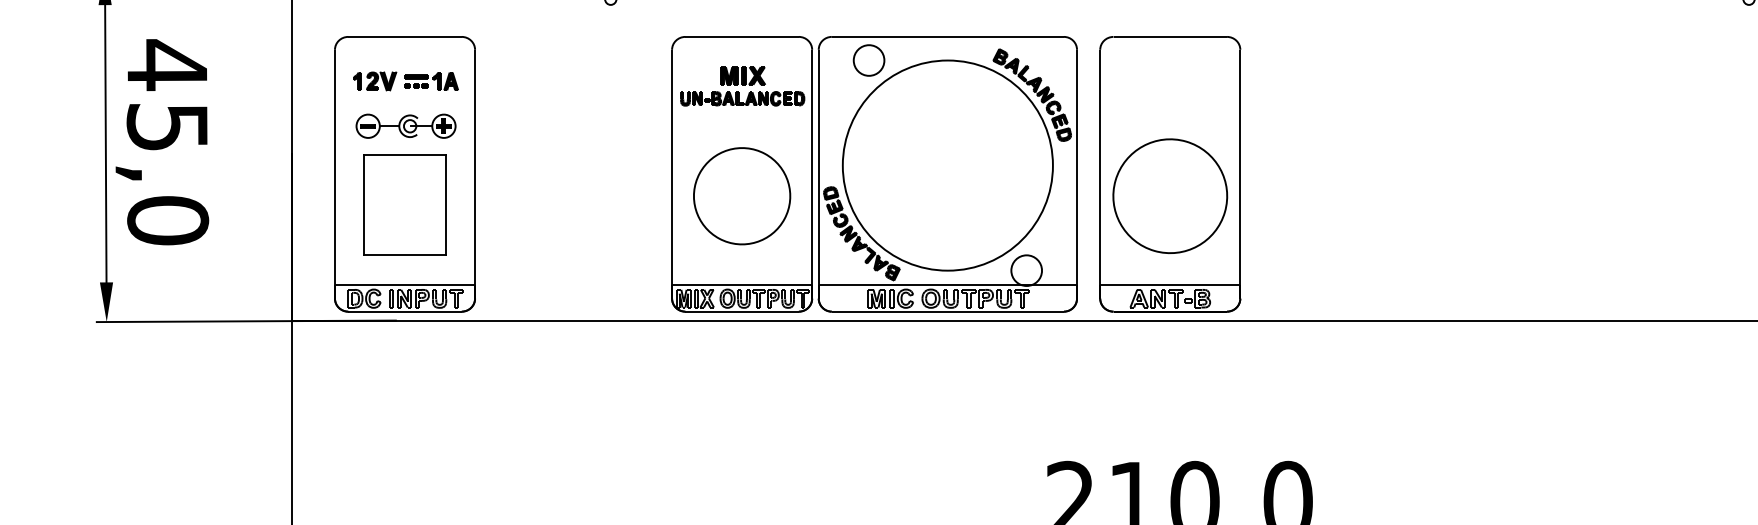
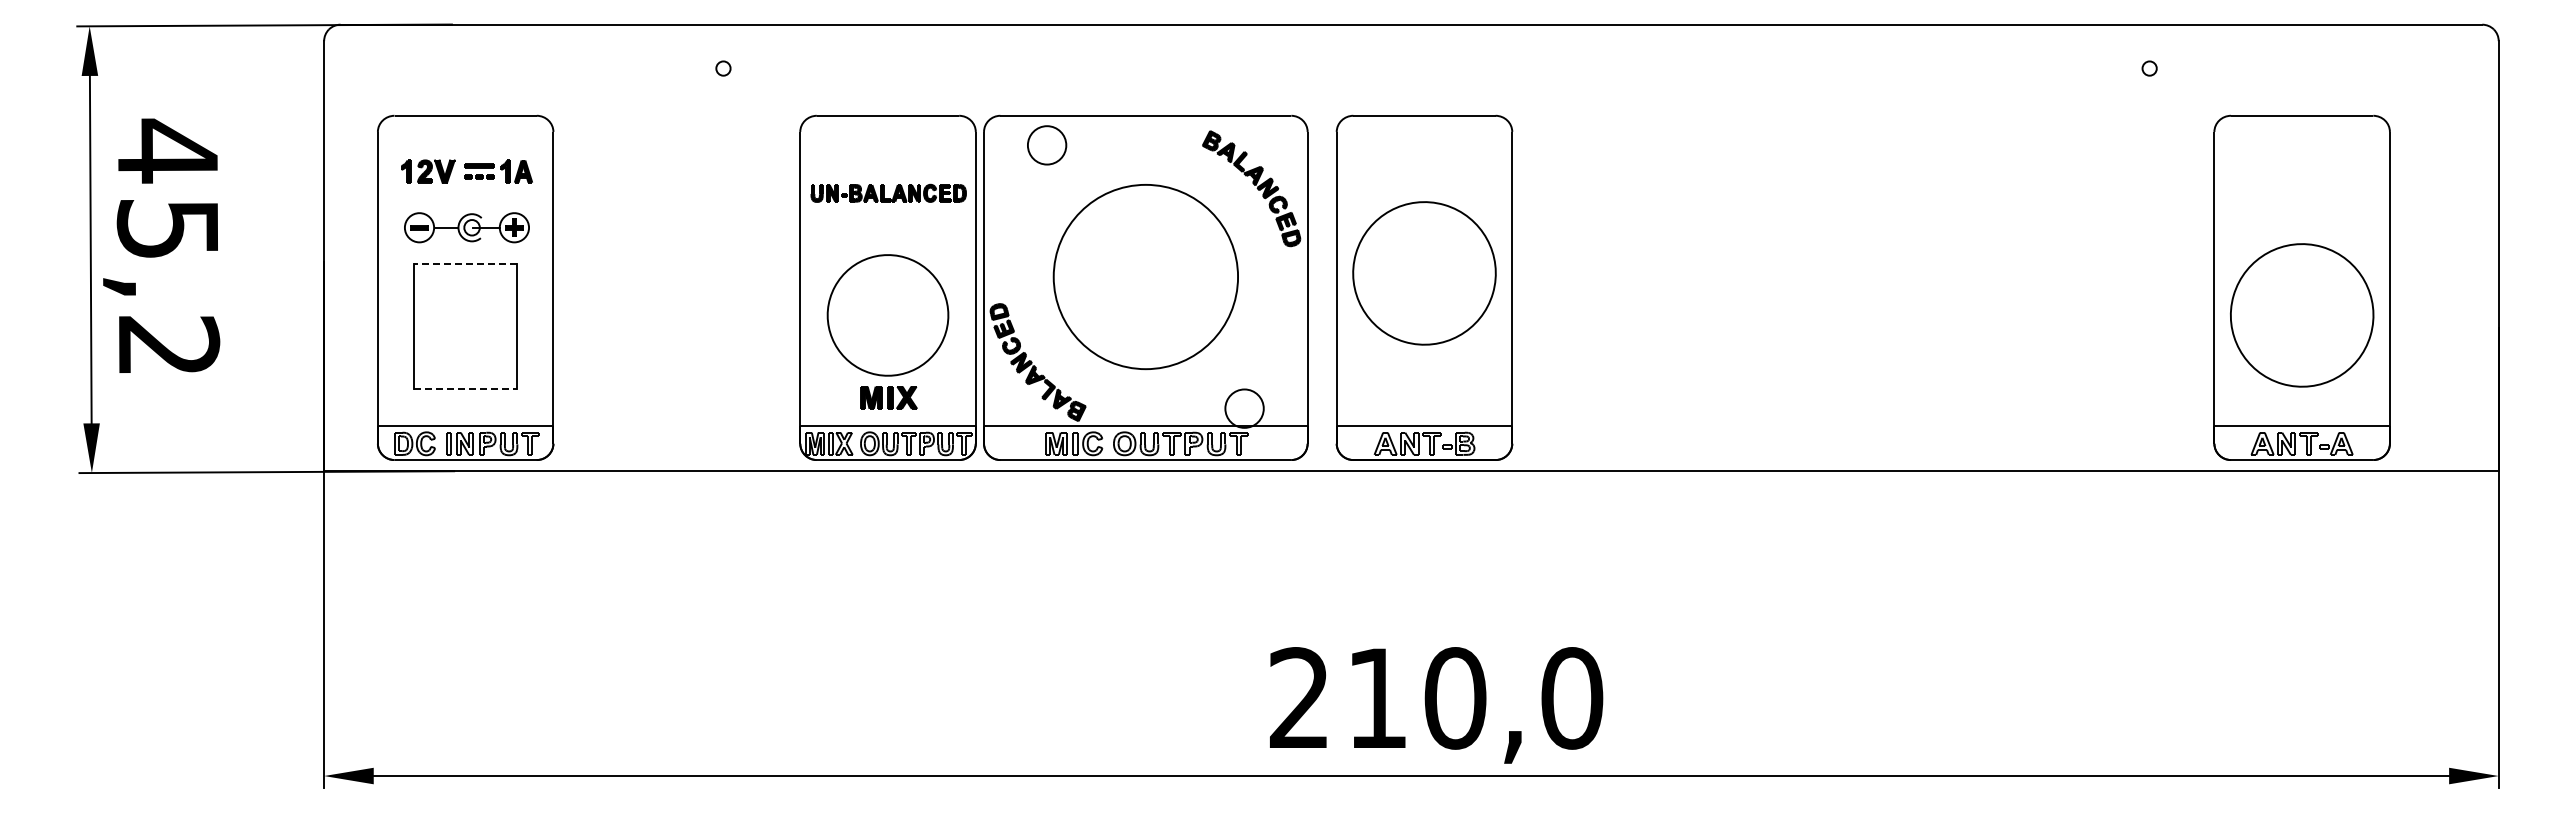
part: (742, 75) -> (888, 397), moved
line: (404, 154) -> (465, 263), solid -> dashed
part: (947, 165) -> (1145, 276), size x0.7
part: (1170, 196) -> (1424, 273), moved
text: (167, 220) -> (168, 345), 45,0 -> 45,2
line: (404, 254) -> (465, 388), solid -> dashed

